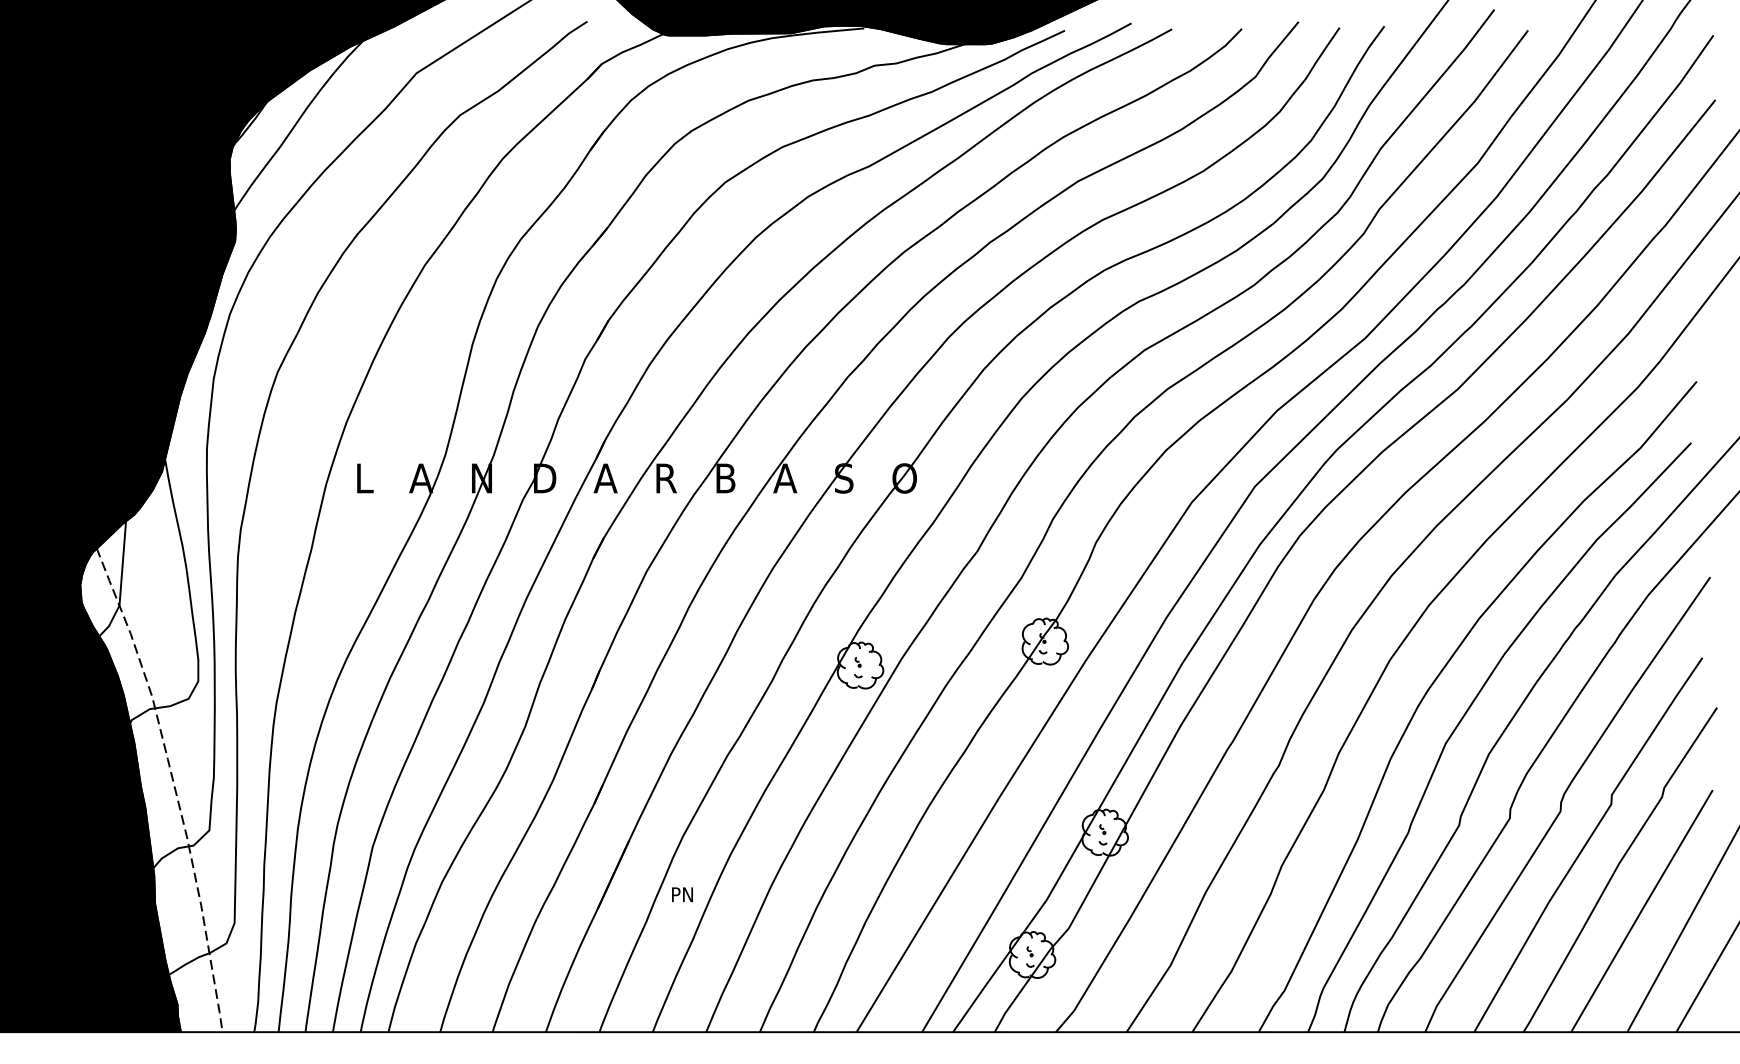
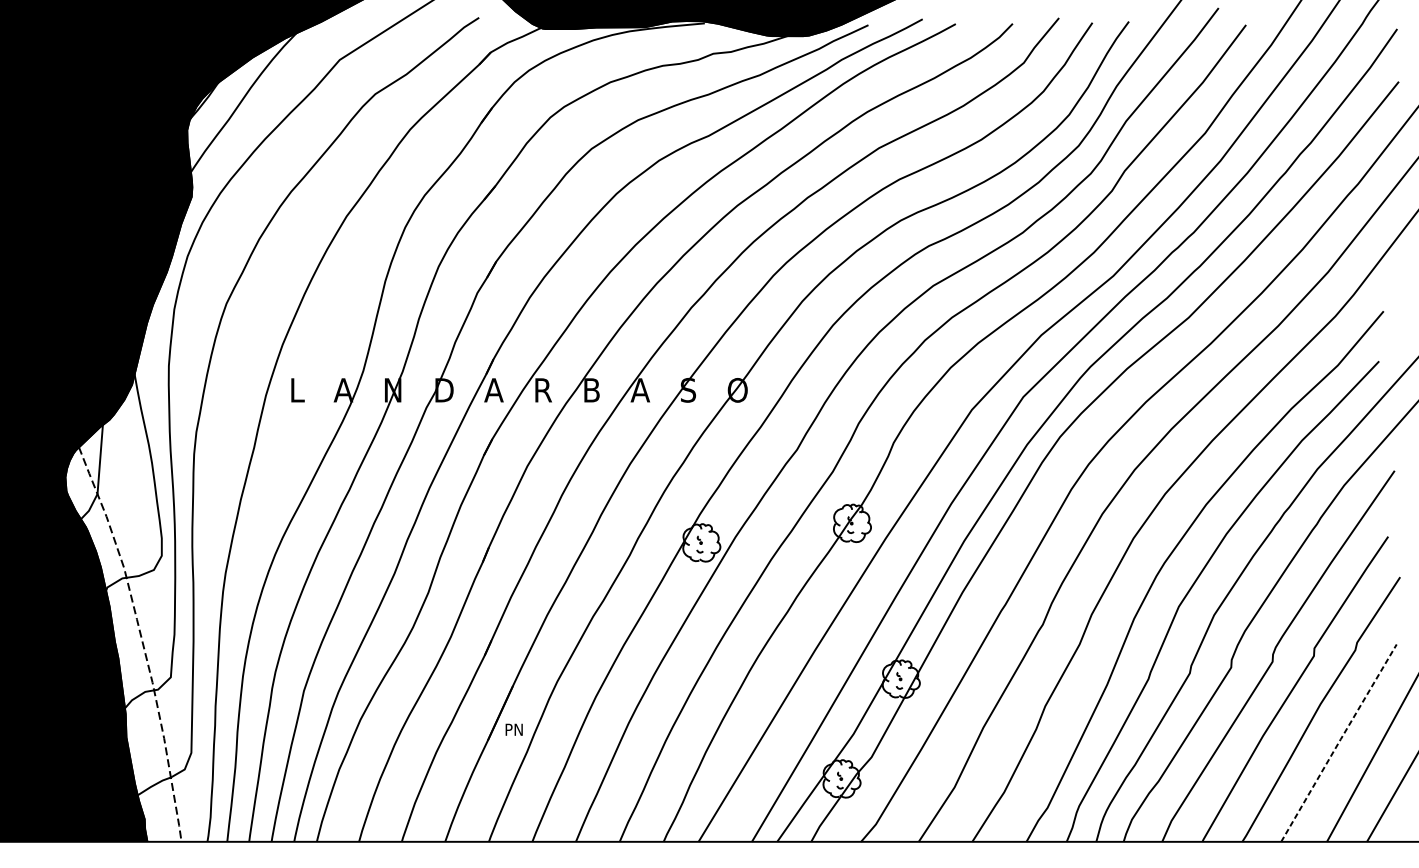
text: (682, 894) -> (514, 729), moved
line: (1641, 910) -> (1338, 742), solid -> dashed

